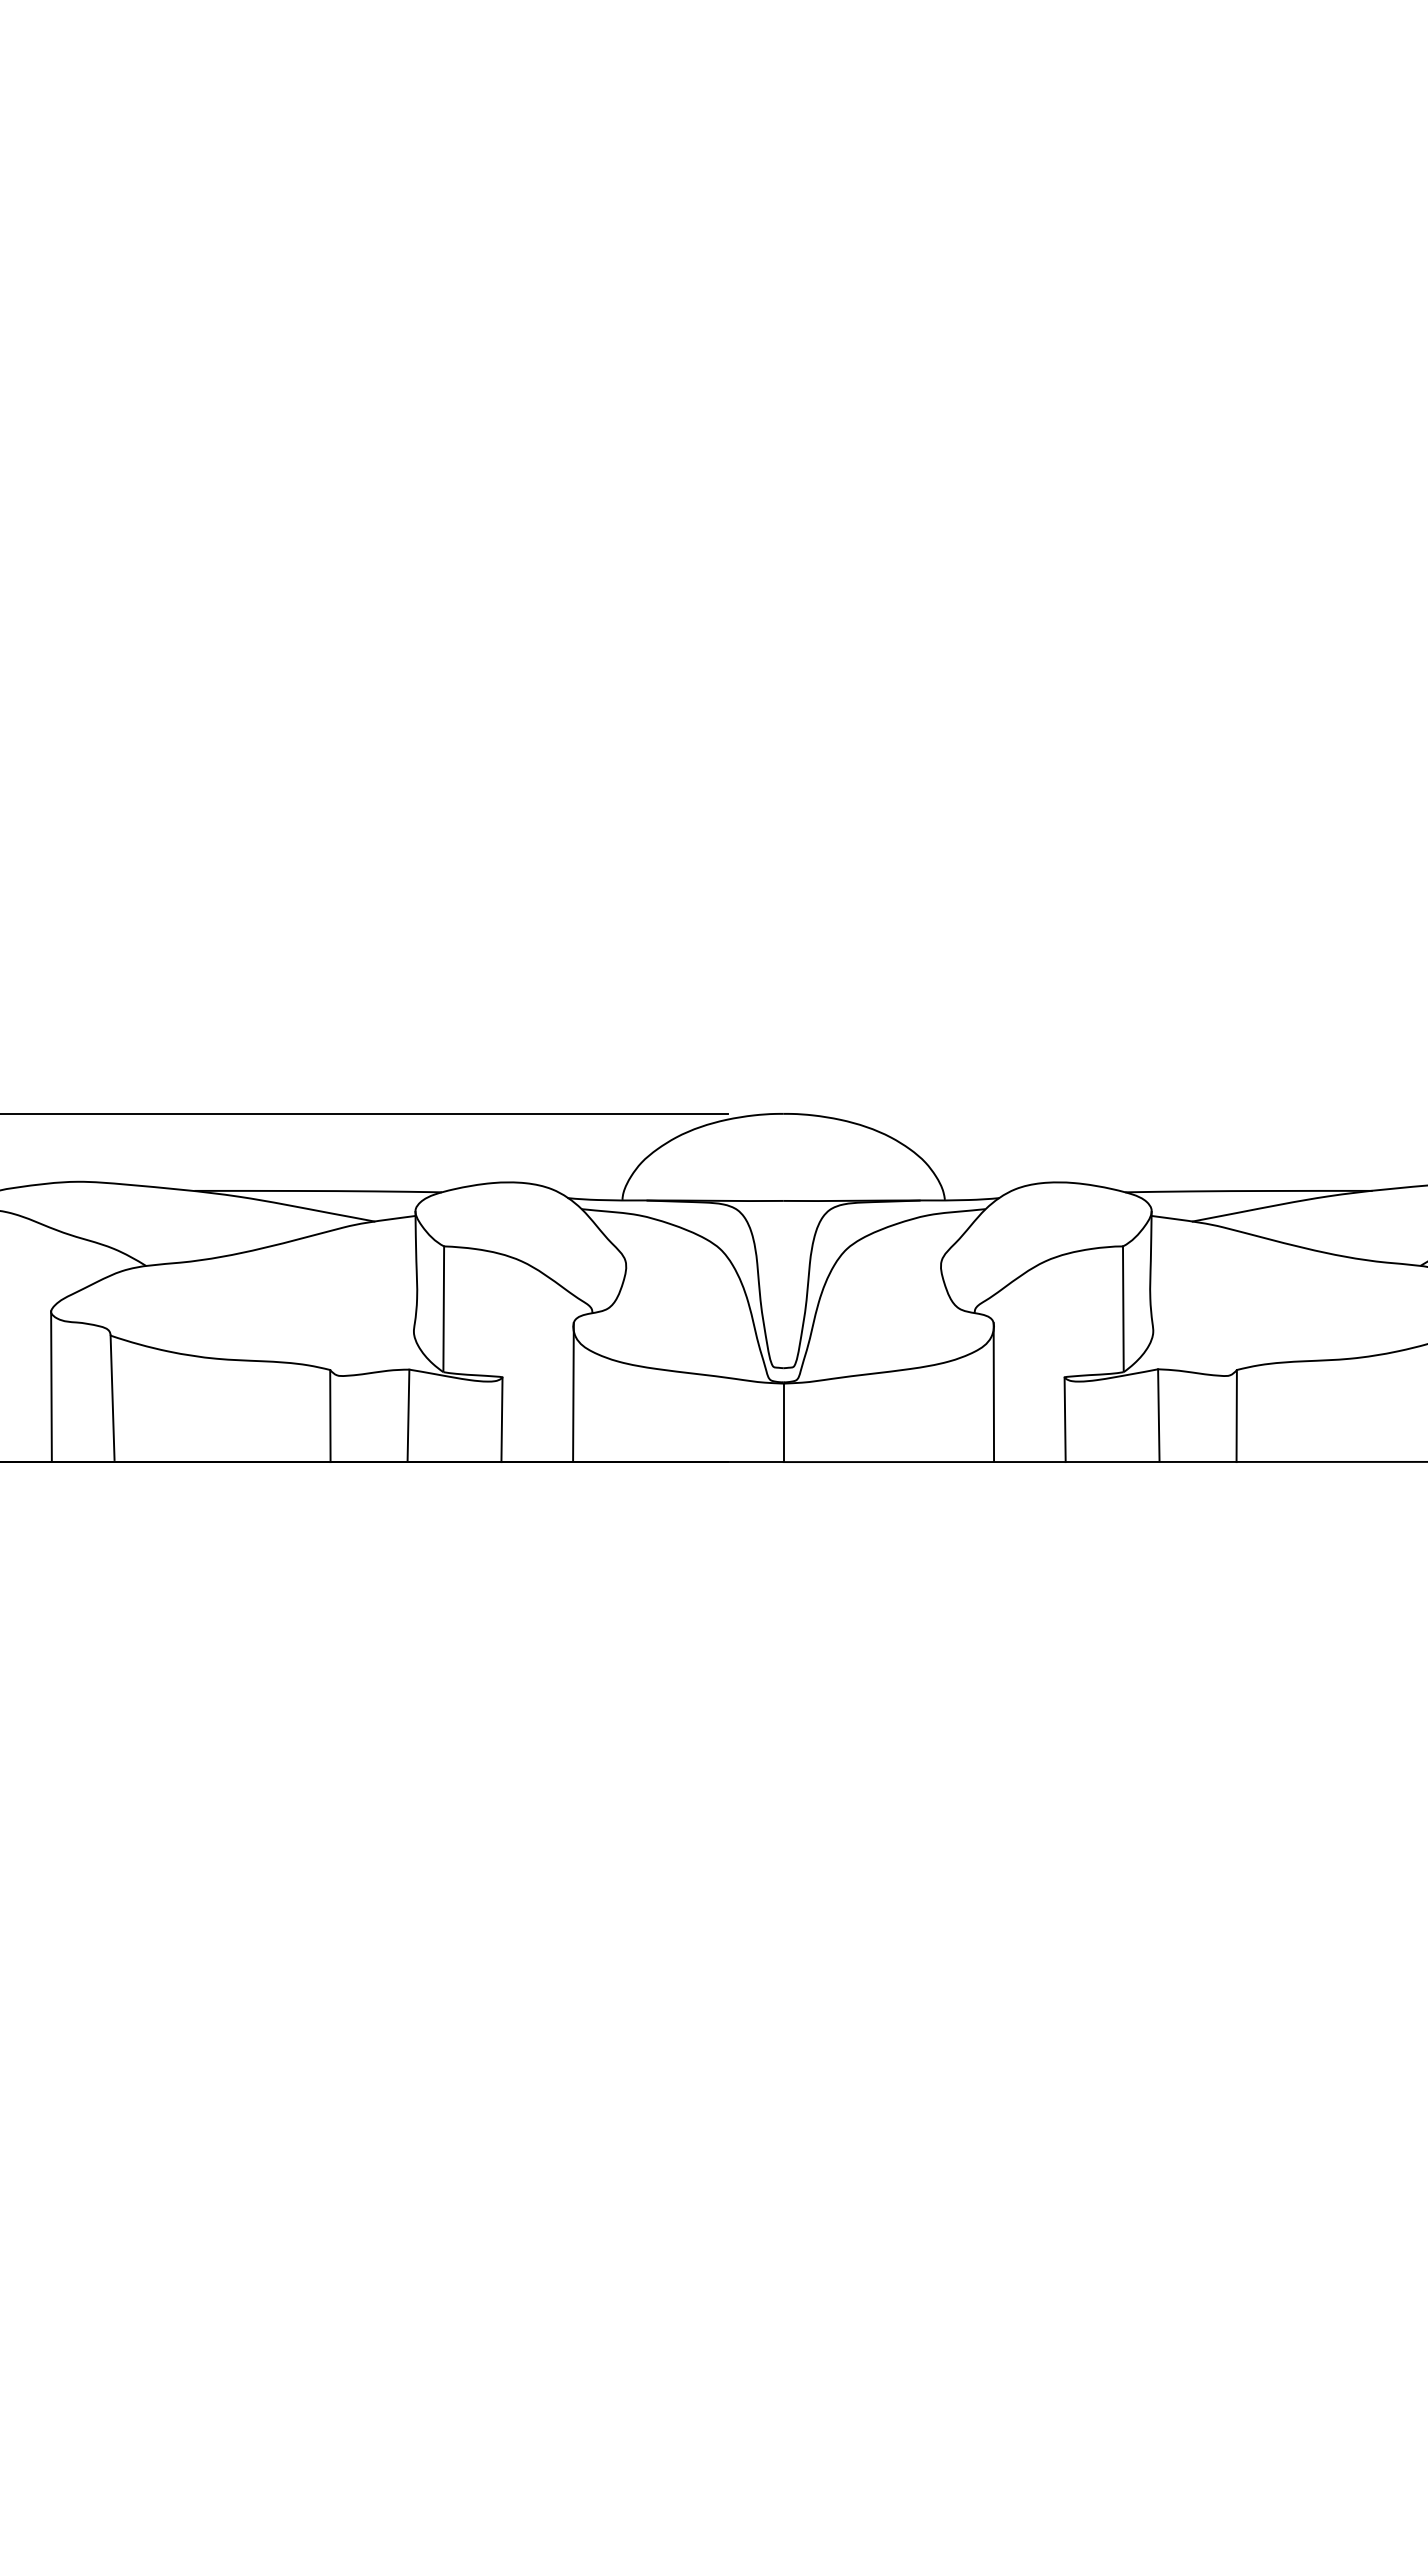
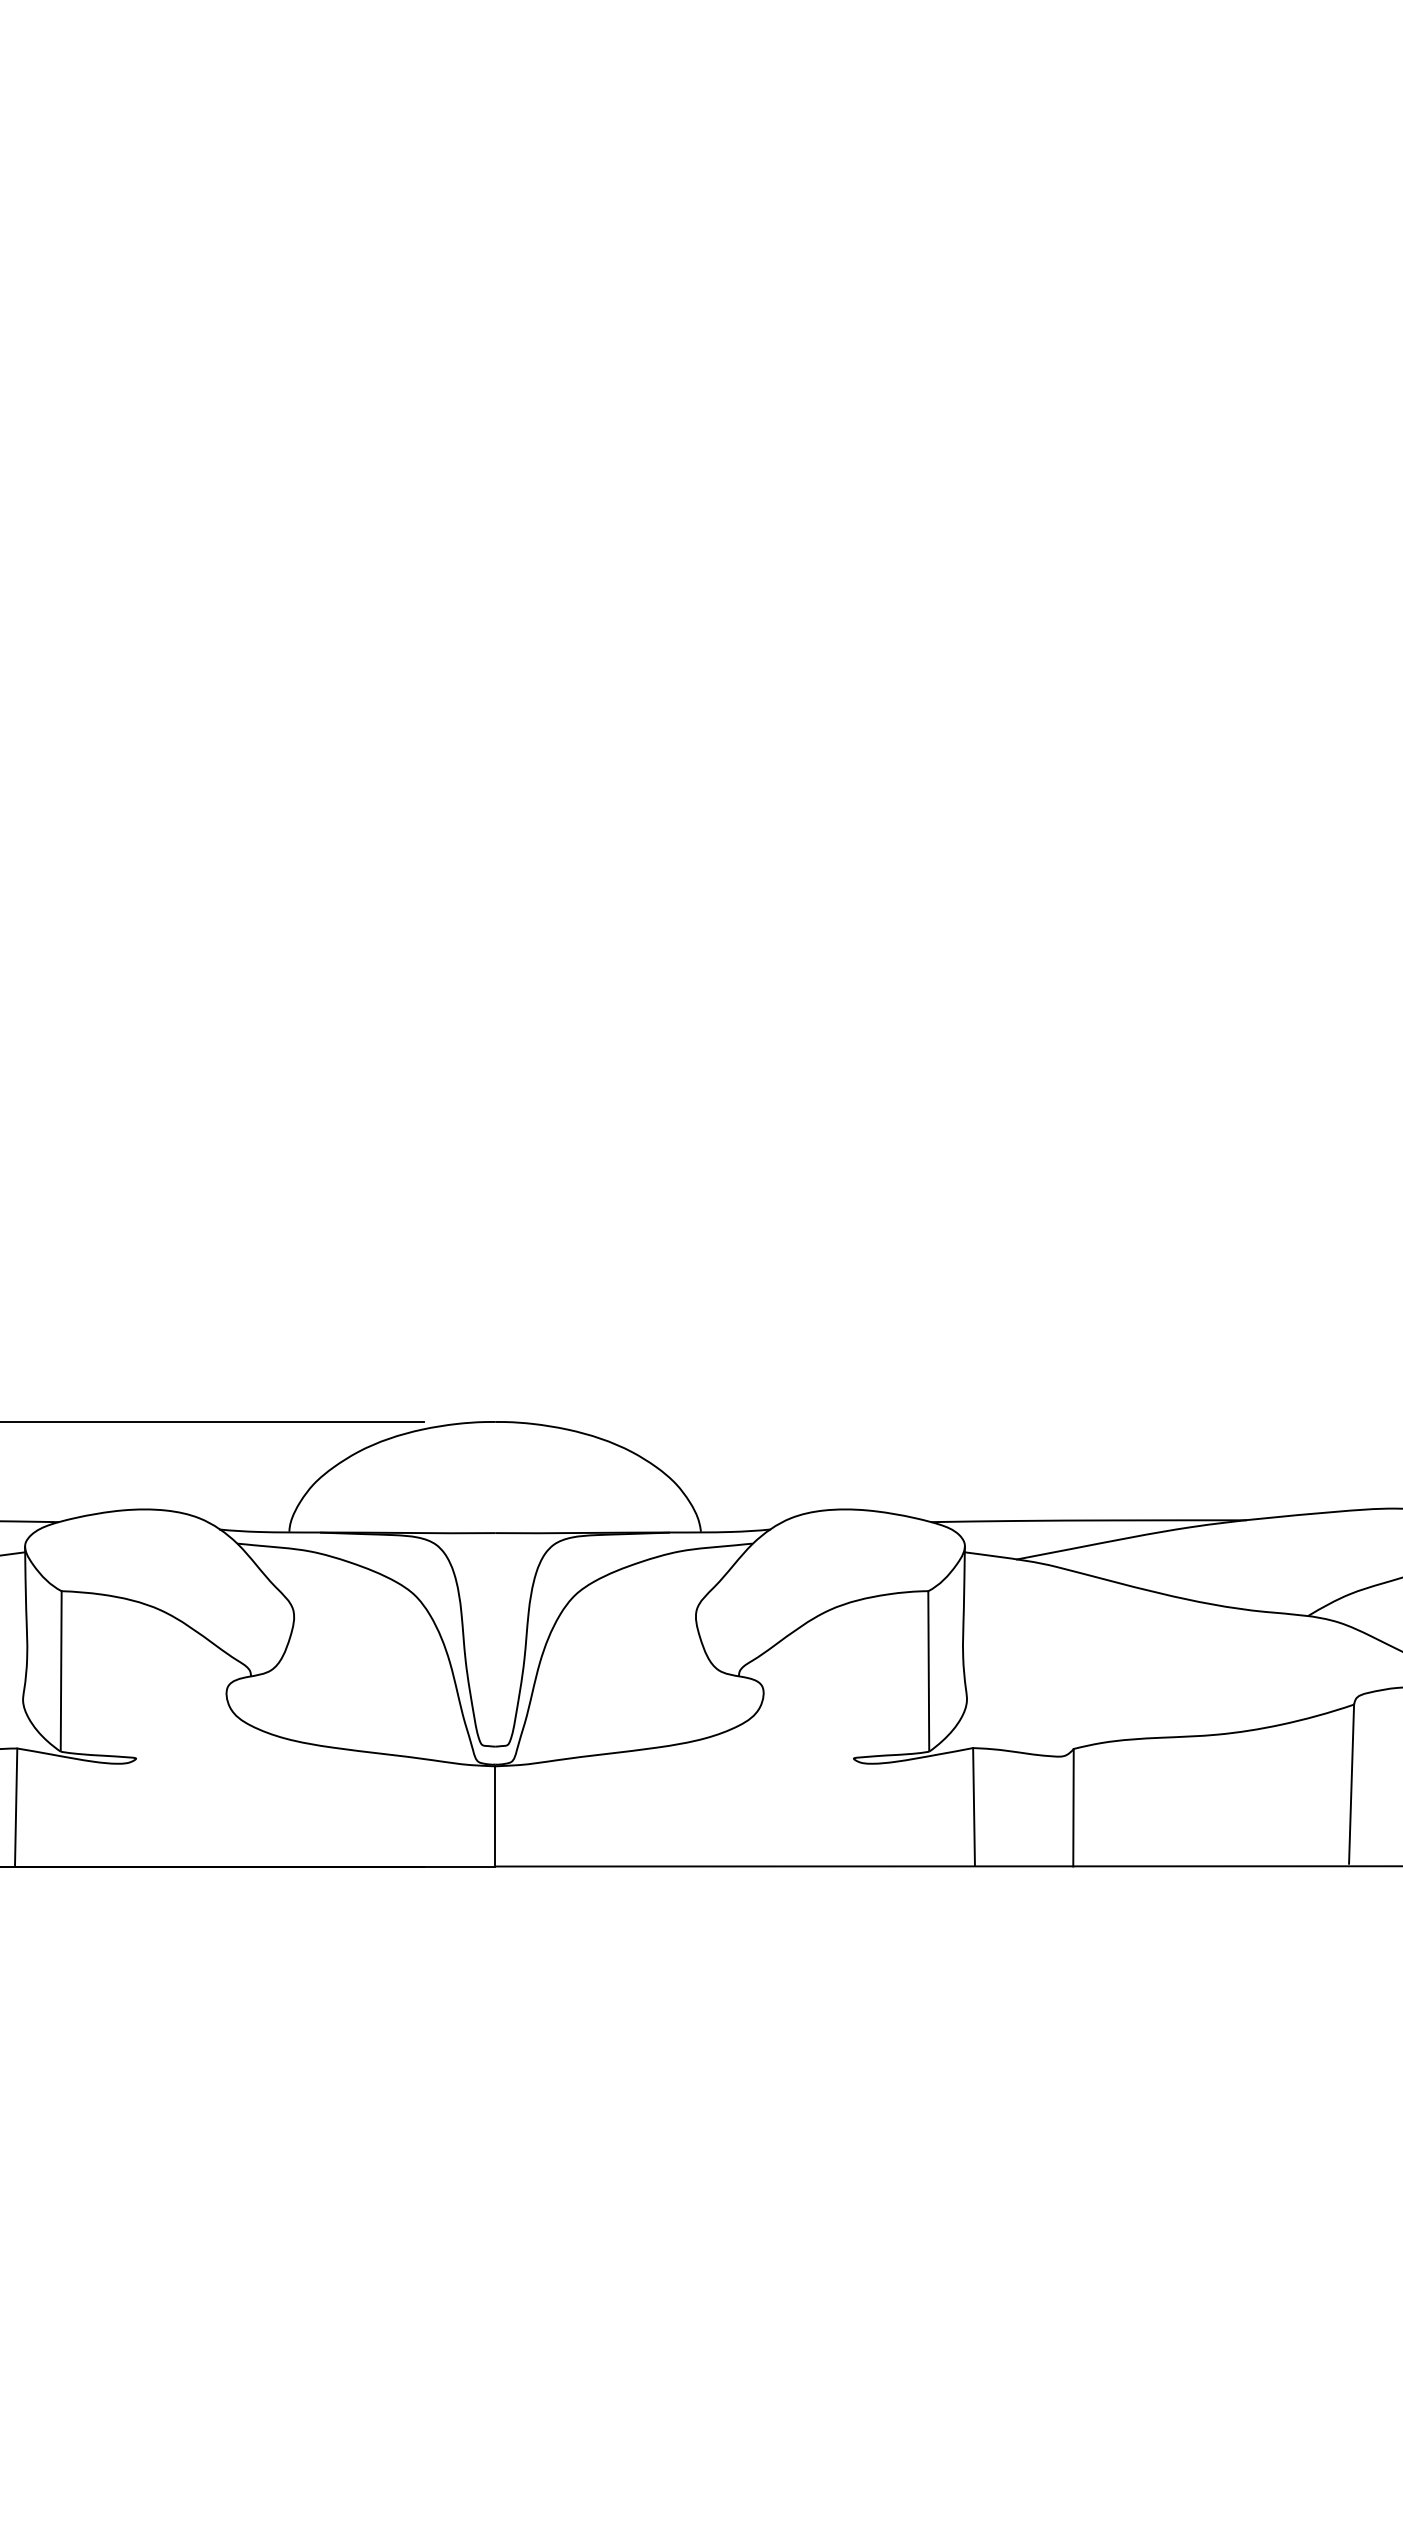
line: (573, 1392) -> (226, 1777), removed
line: (993, 1392) -> (762, 1777), removed
line: (501, 1419) -> (134, 1812), removed
line: (1064, 1419) -> (853, 1812), removed

